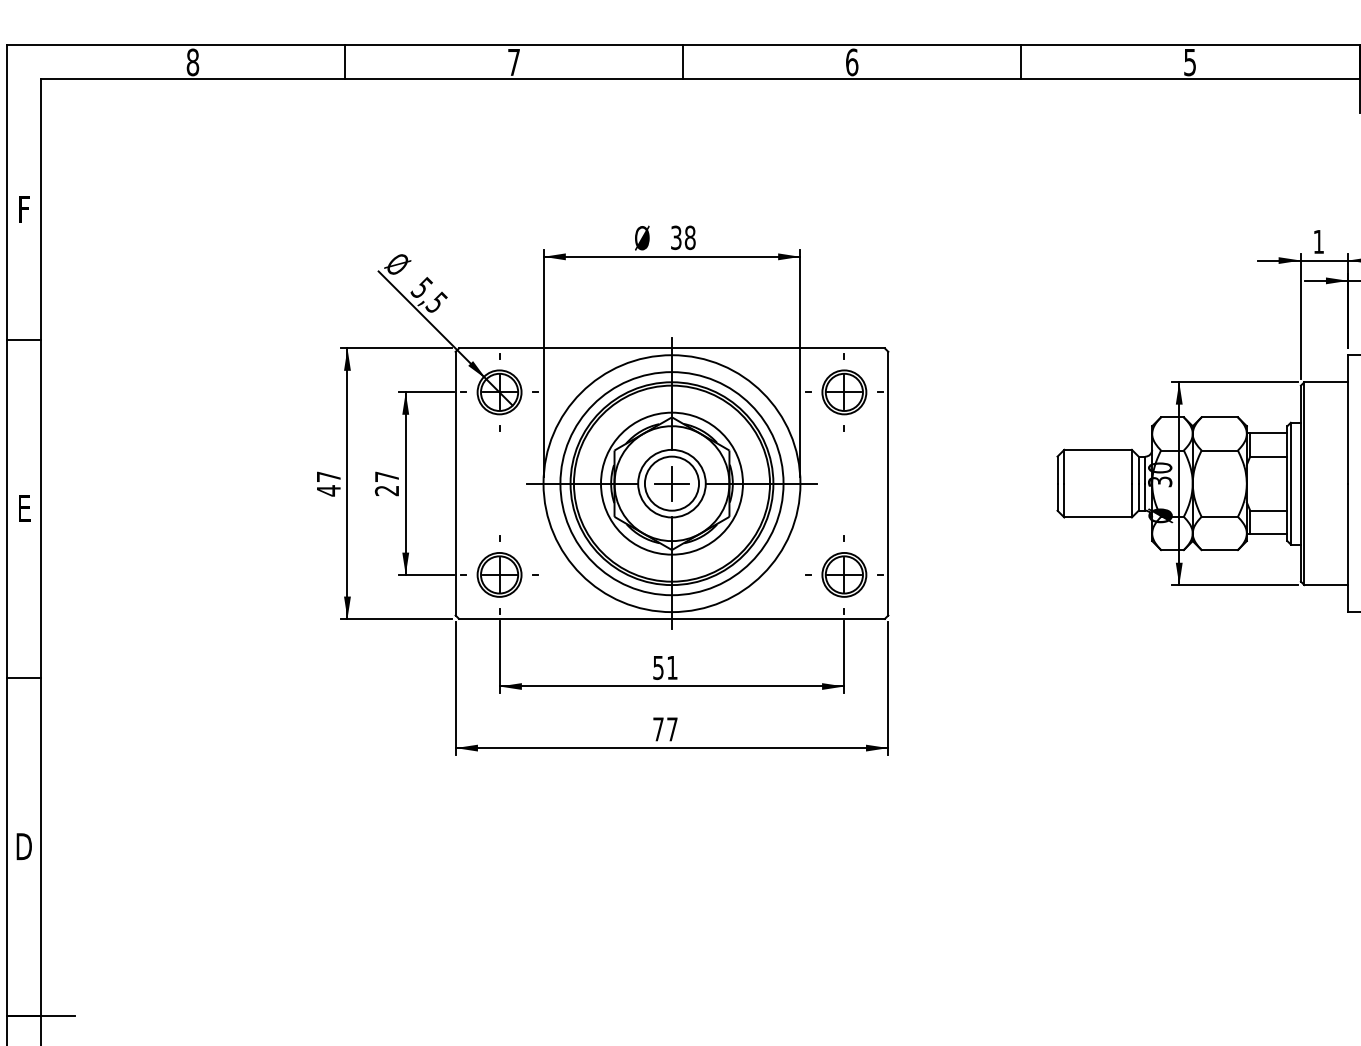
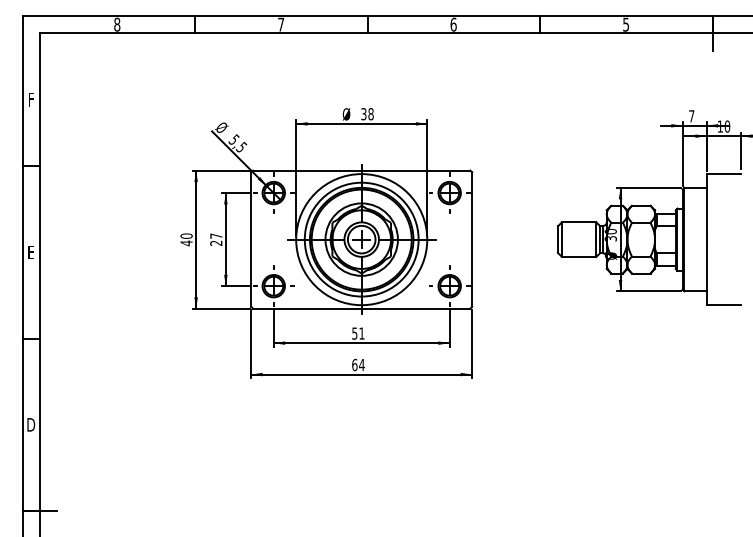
text: (1318, 242) -> (691, 116), 1 -> 7
text: (328, 475) -> (186, 235), 47 -> 40
text: (665, 728) -> (358, 364), 77 -> 64

